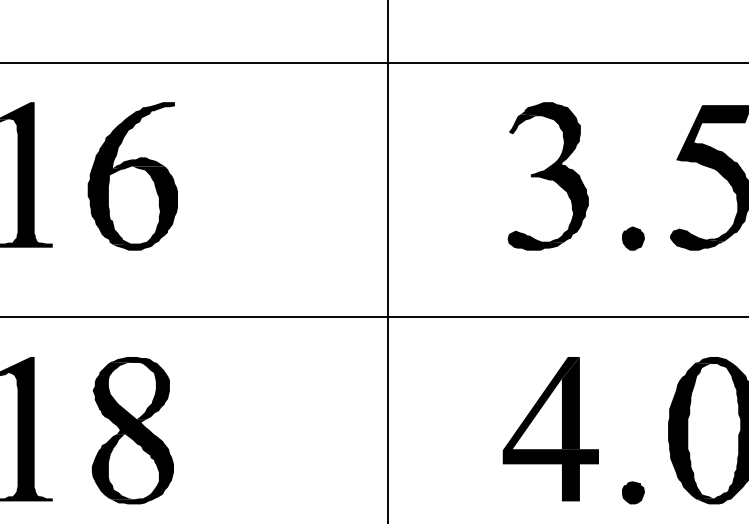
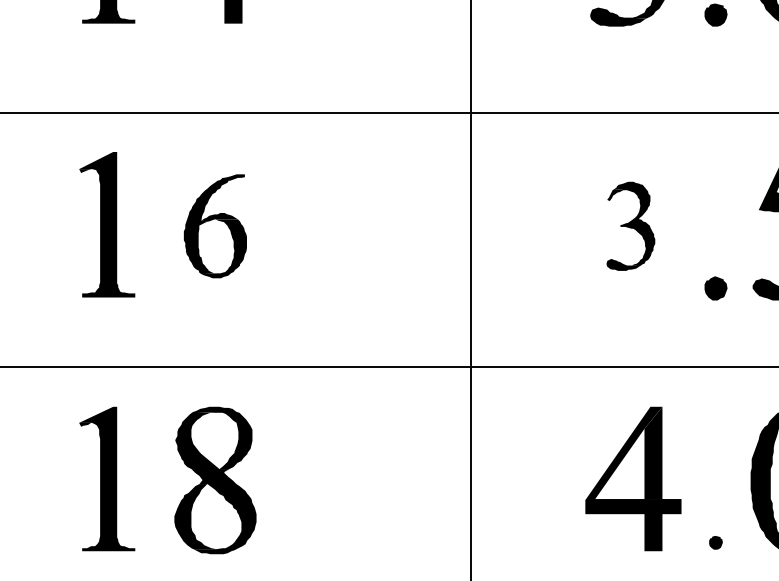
part: (132, 176) -> (215, 226), size x0.7
part: (547, 176) -> (630, 226), size x0.6
part: (632, 492) -> (715, 542), size x0.6

